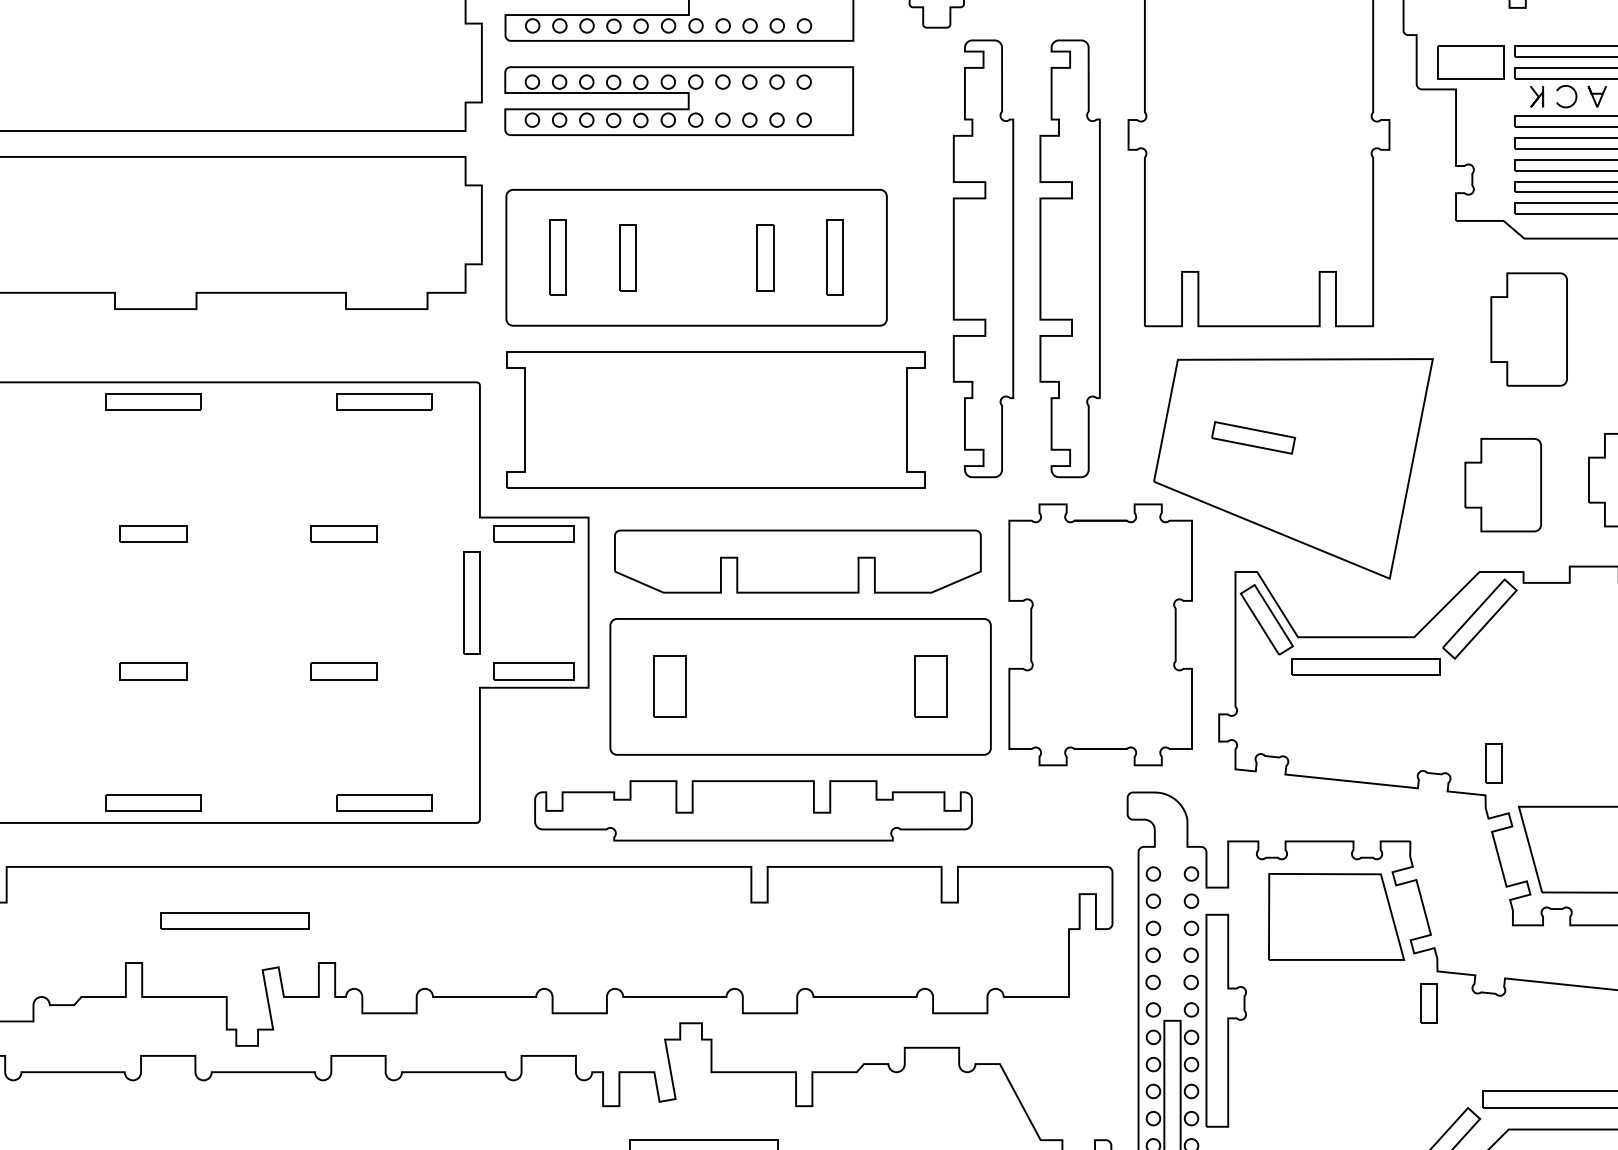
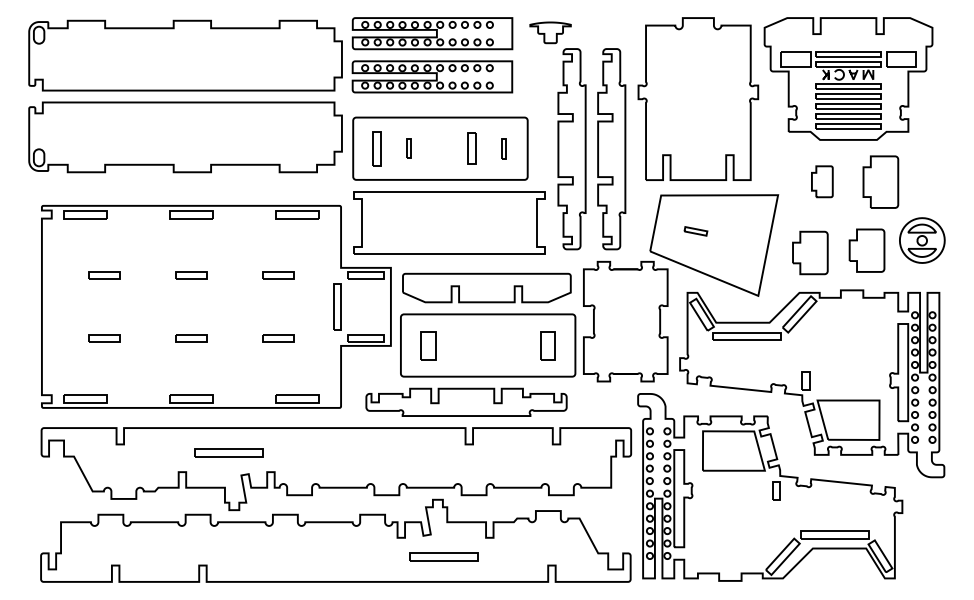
part: (626, 257) -> (408, 148), size x0.6
part: (834, 257) -> (503, 148), size x0.6
part: (1529, 329) -> (822, 181), size x0.6
part: (1252, 438) -> (695, 231), size x0.6

